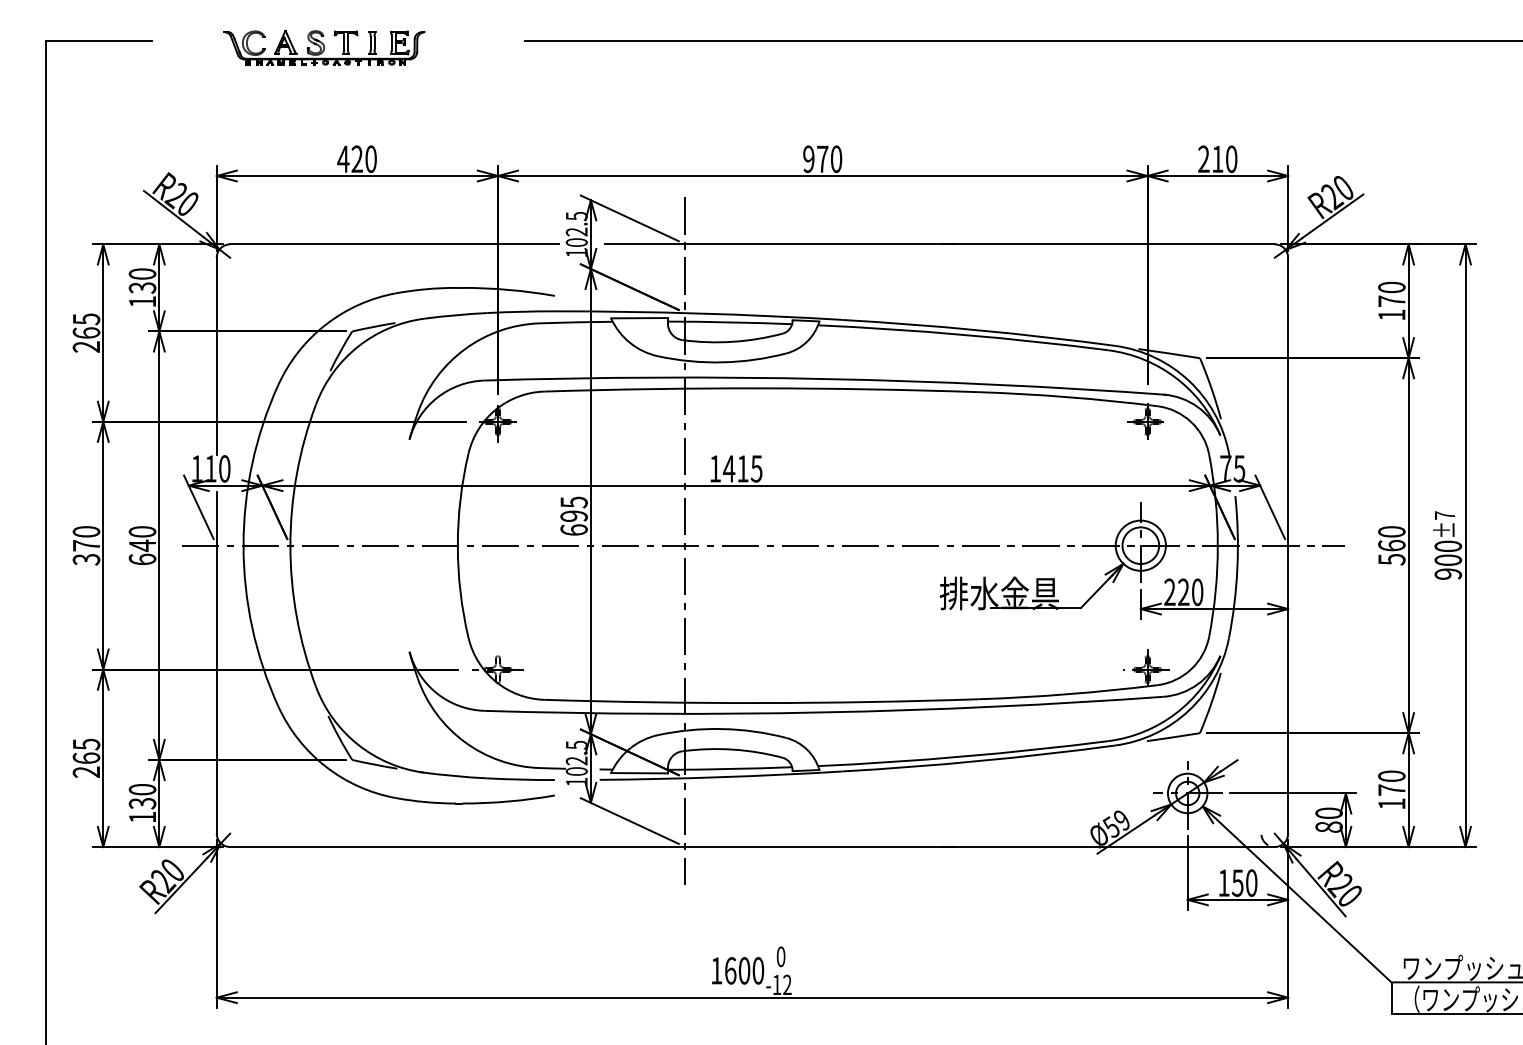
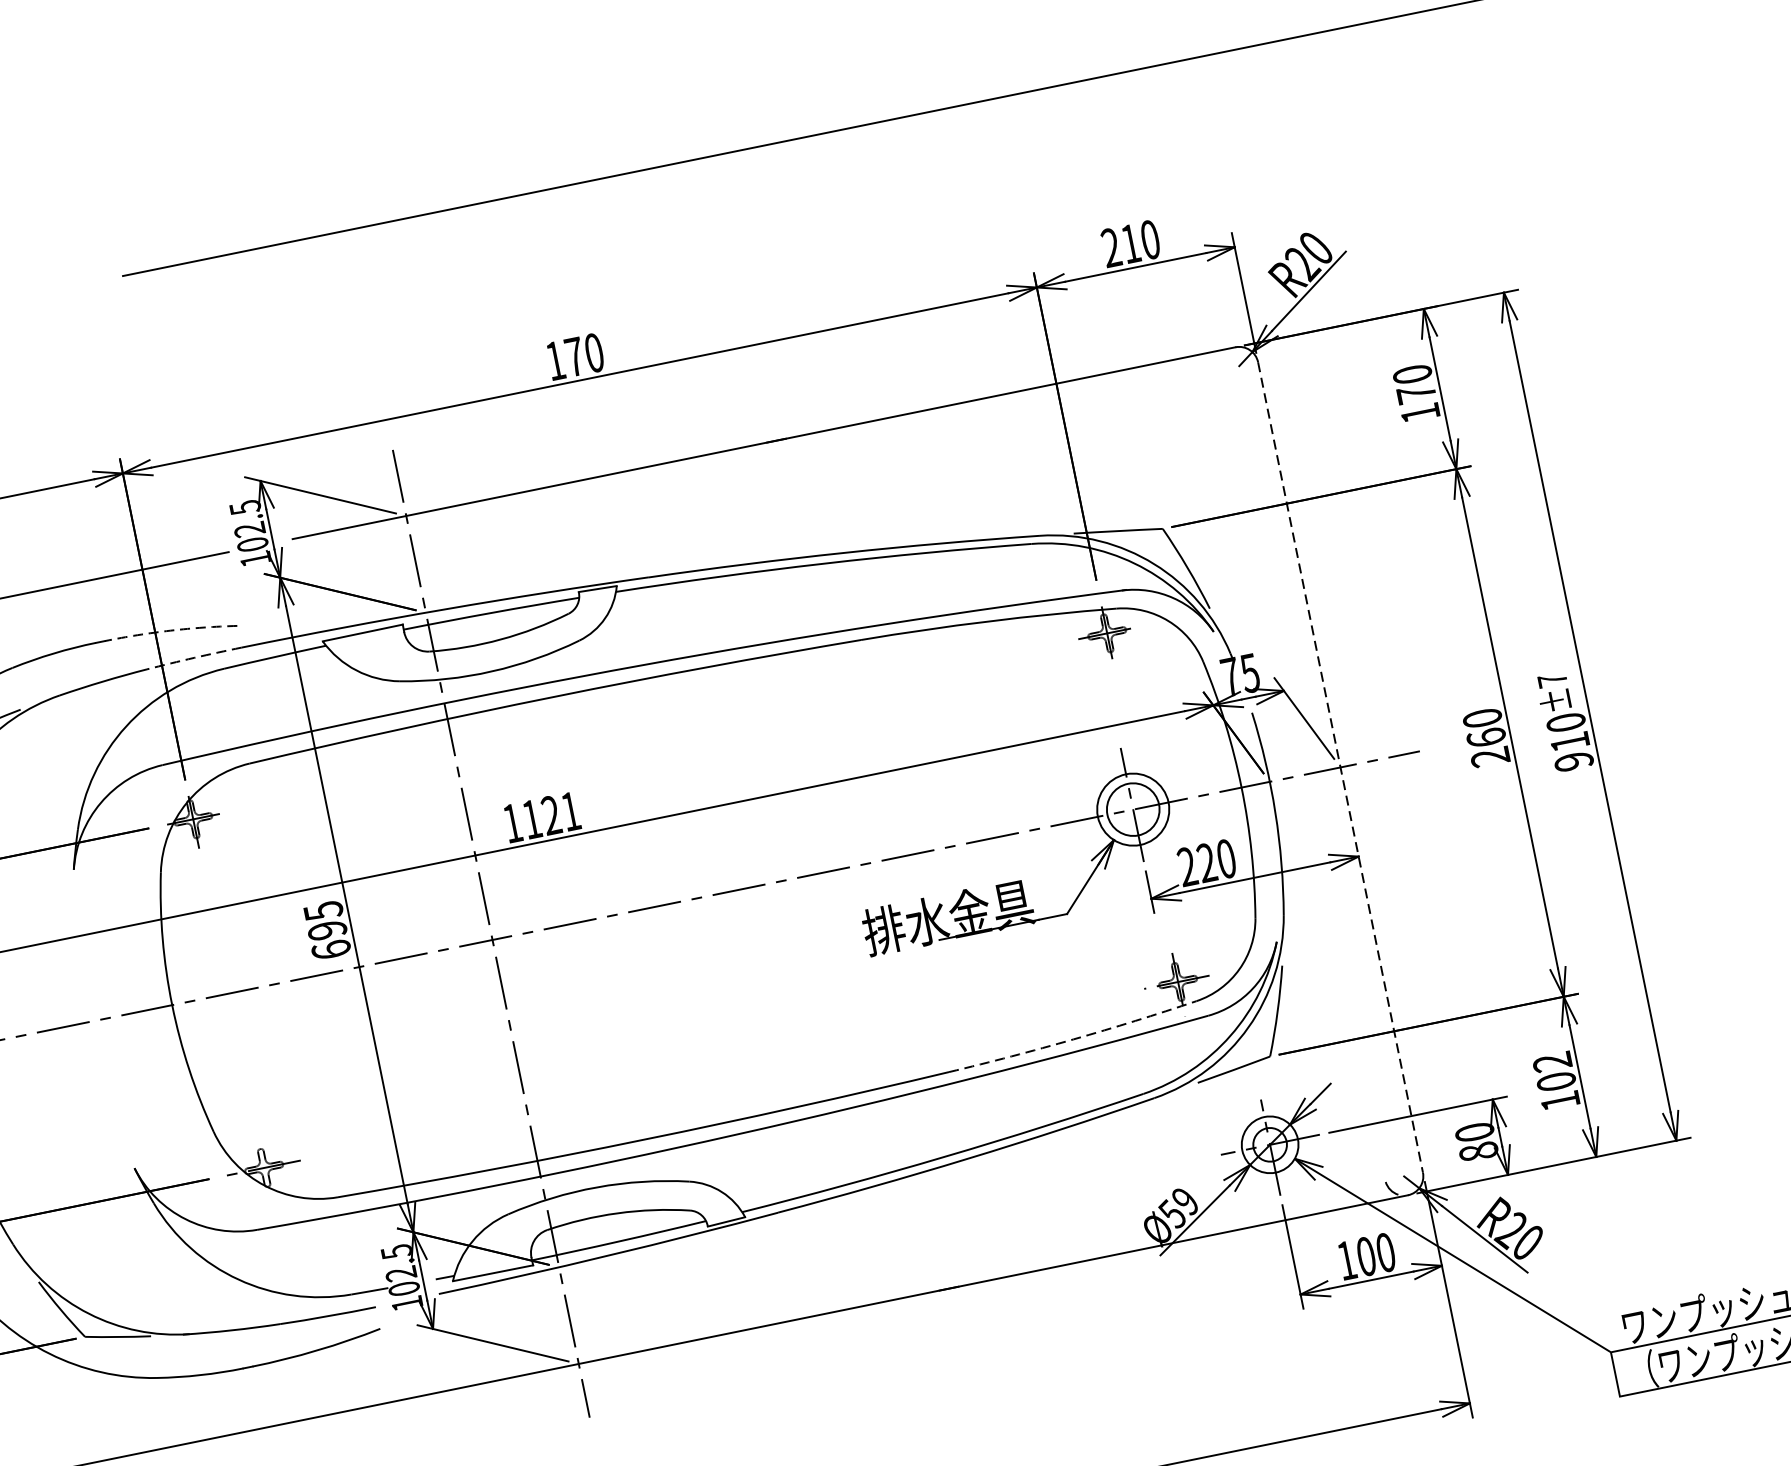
text: (808, 159) -> (555, 361), 970 -> 170
arc: (508, 289) -> (170, 630), solid -> dashed
arc: (521, 311) -> (194, 657), solid -> dashed
text: (742, 468) -> (550, 815), 1415 -> 1121
line: (1288, 545) -> (1340, 767), solid -> dashed
text: (1391, 559) -> (1489, 757), 560 -> 260
text: (1448, 559) -> (1570, 740), 900 -> 910
arc: (1068, 694) -> (1074, 1039), solid -> dashed
text: (1391, 782) -> (1553, 1071), 170 -> 102
text: (1237, 882) -> (1365, 1255), 150 -> 100

